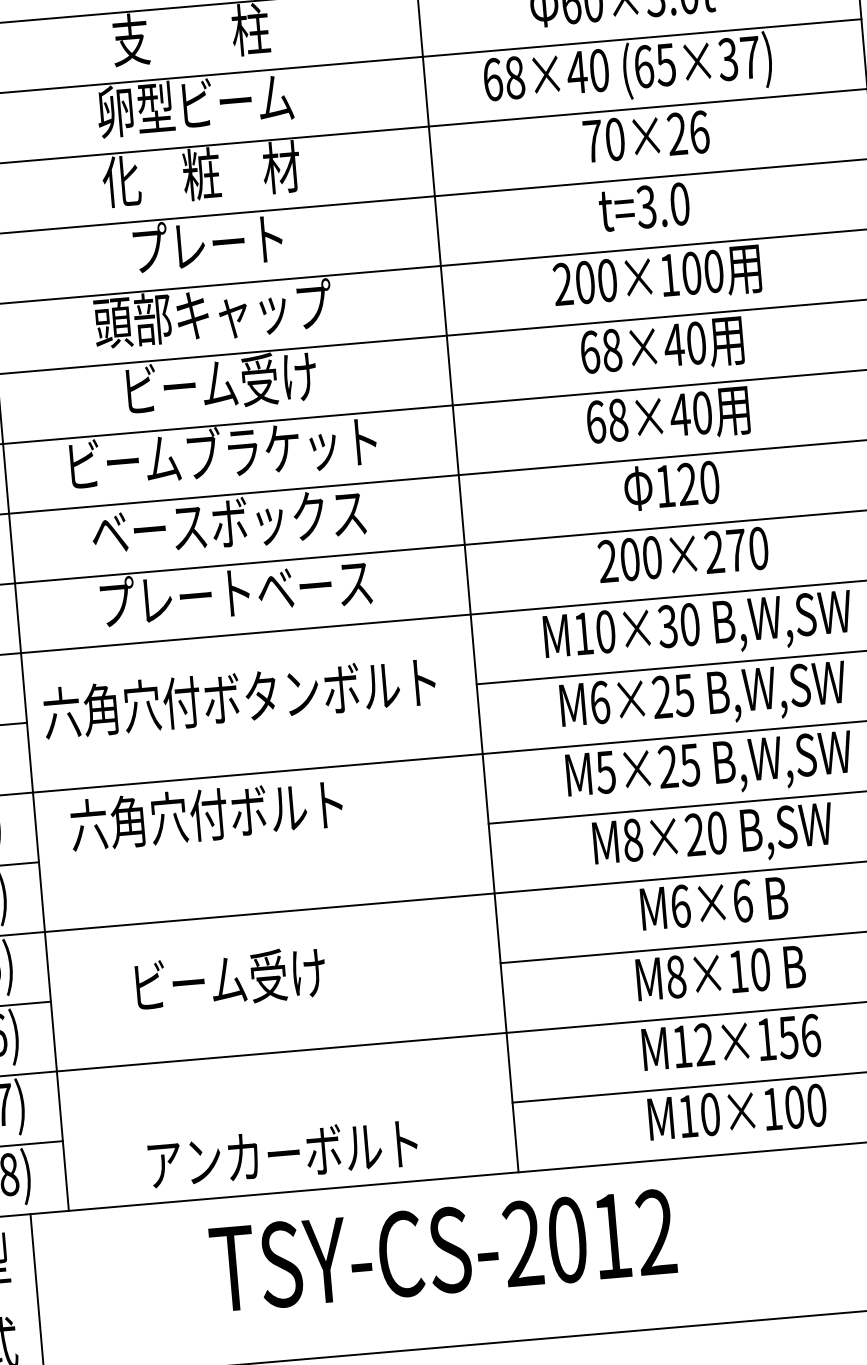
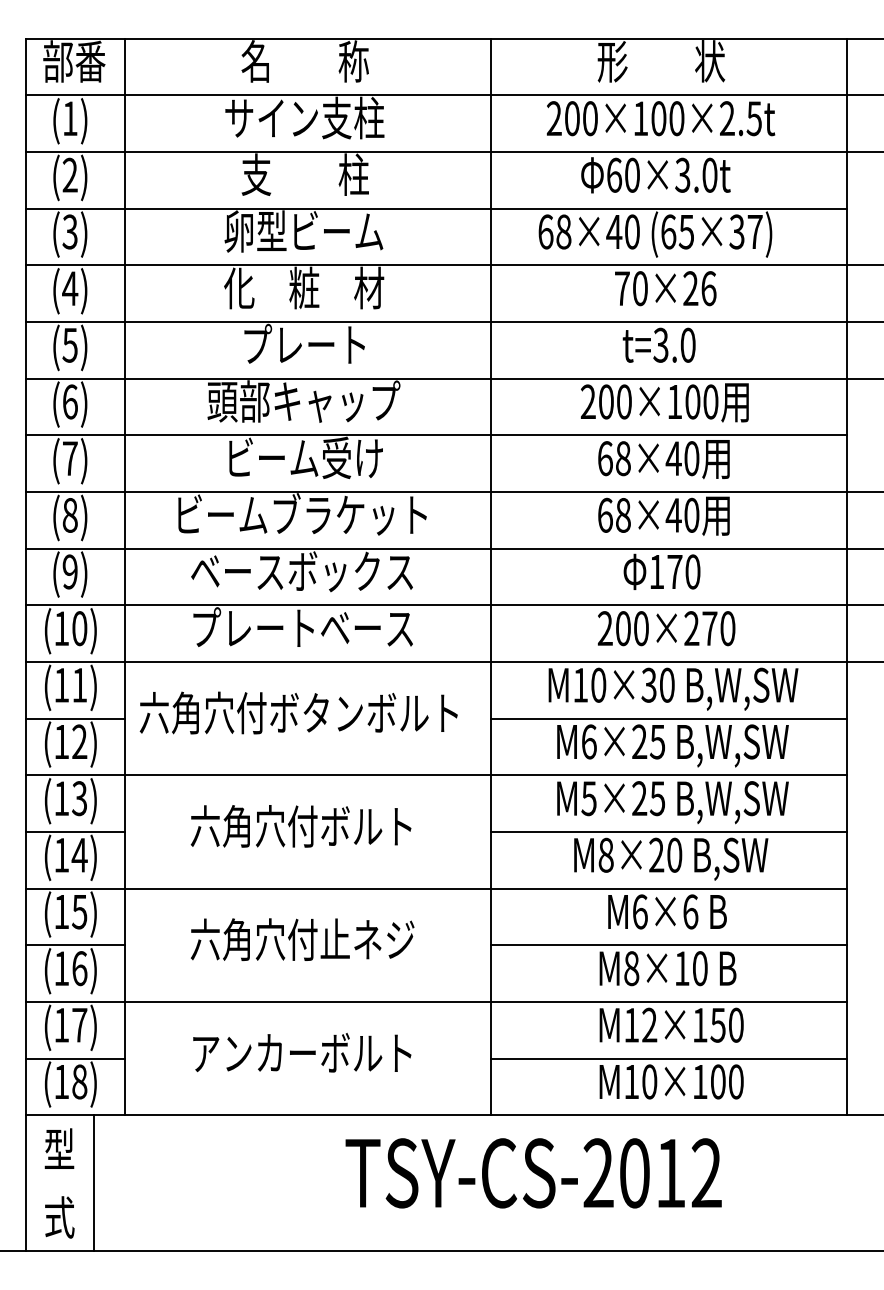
text: (687, 483) -> (674, 571), 120 -> 170
text: (206, 815) -> (300, 826), moved
text: (268, 975) -> (302, 939), ビーム受け -> 六角穴付止ネジ
text: (811, 1034) -> (736, 1024), M12×156 -> M12×150
text: (283, 1153) -> (302, 1052), moved
text: (442, 1250) -> (533, 1173), moved

